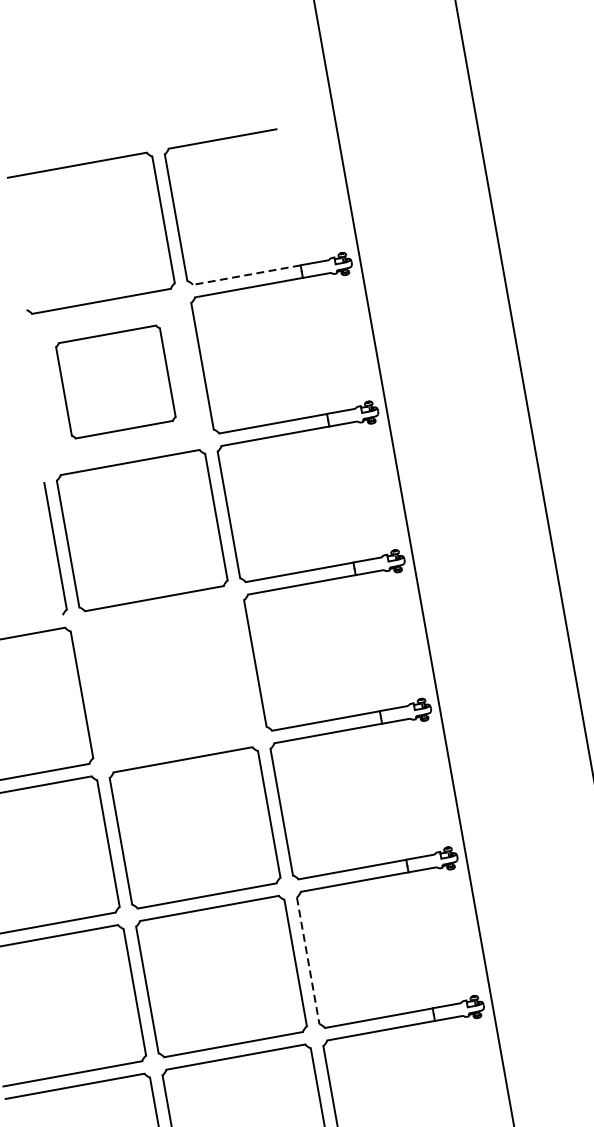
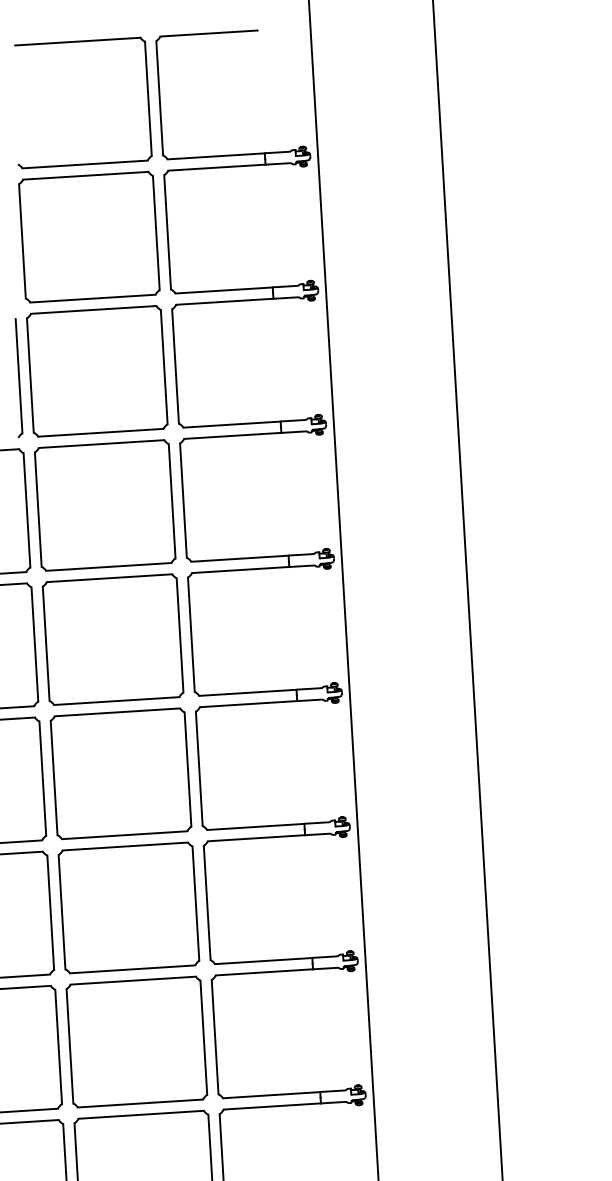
line: (247, 275) -> (216, 156), dashed -> solid
part: (116, 382) -> (89, 237), size x1.43
part: (168, 679) -> (105, 505), added
line: (308, 961) -> (199, 769), dashed -> solid

